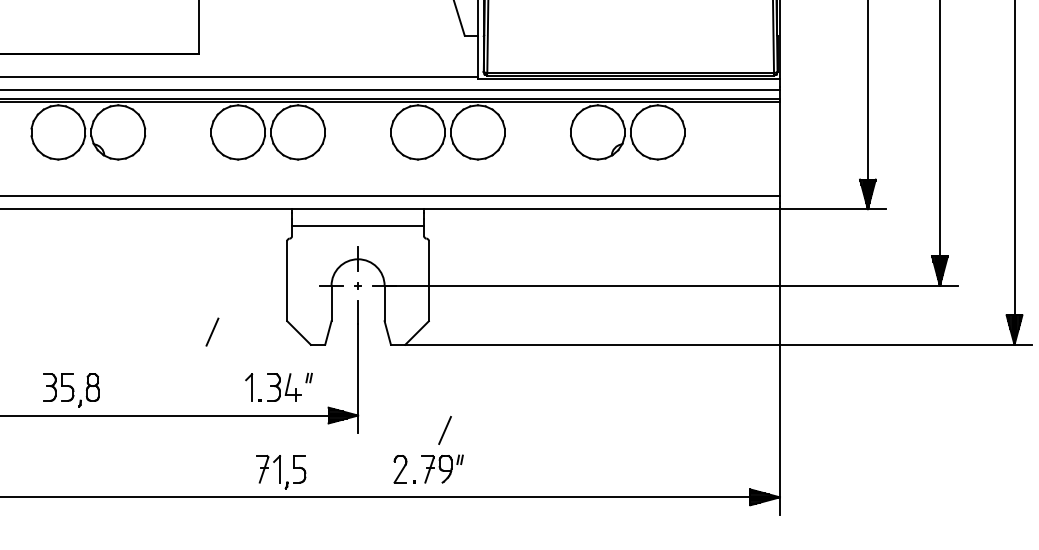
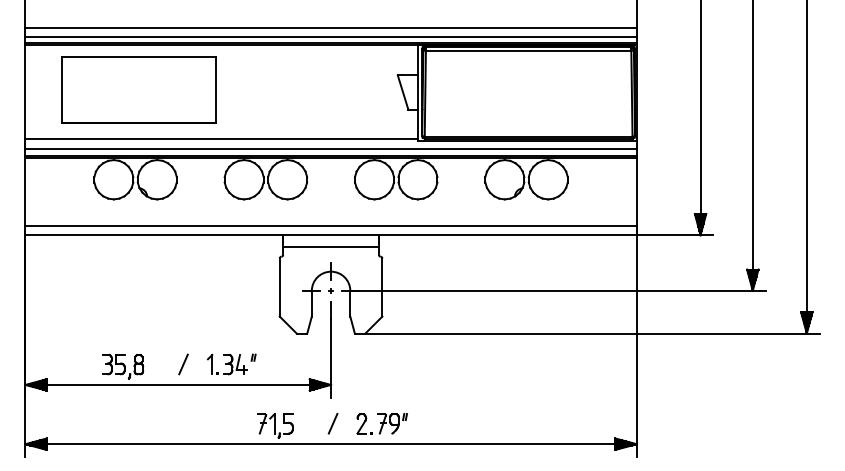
line: (212, 332) -> (183, 364), moved
part: (278, 387) -> (231, 364), moved
line: (444, 430) -> (332, 423), moved

